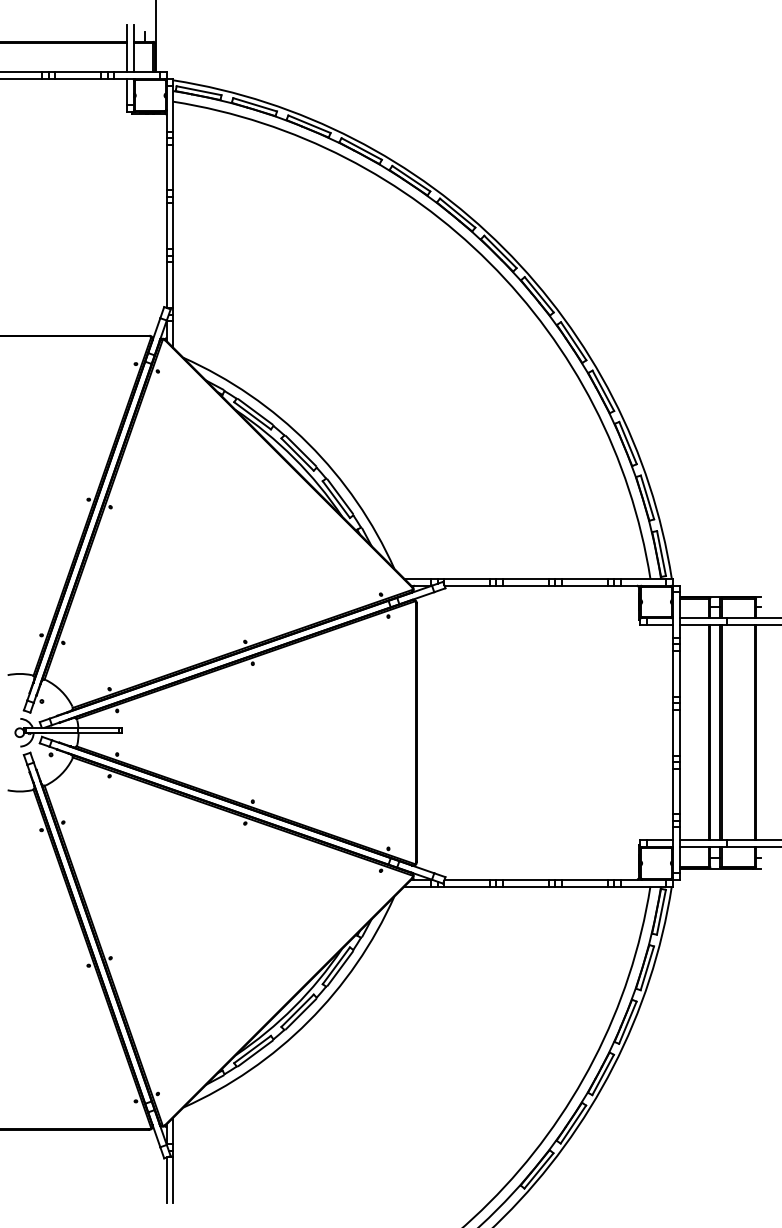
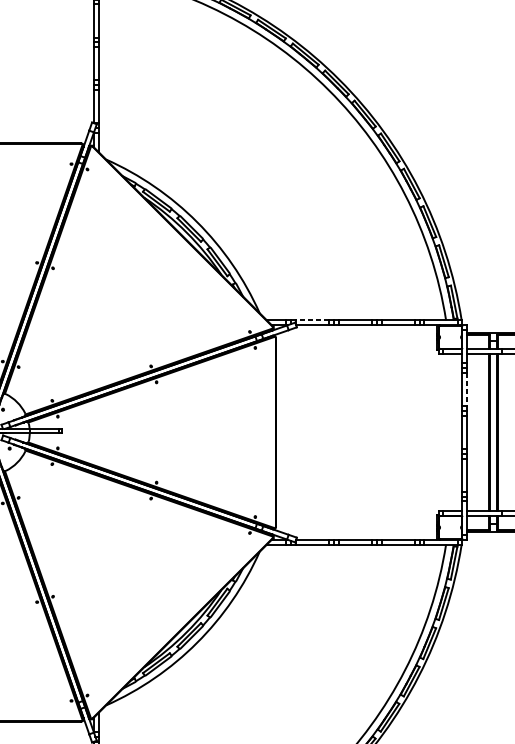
line: (467, 578) -> (312, 320), solid -> dashed
line: (679, 673) -> (467, 389), solid -> dashed

